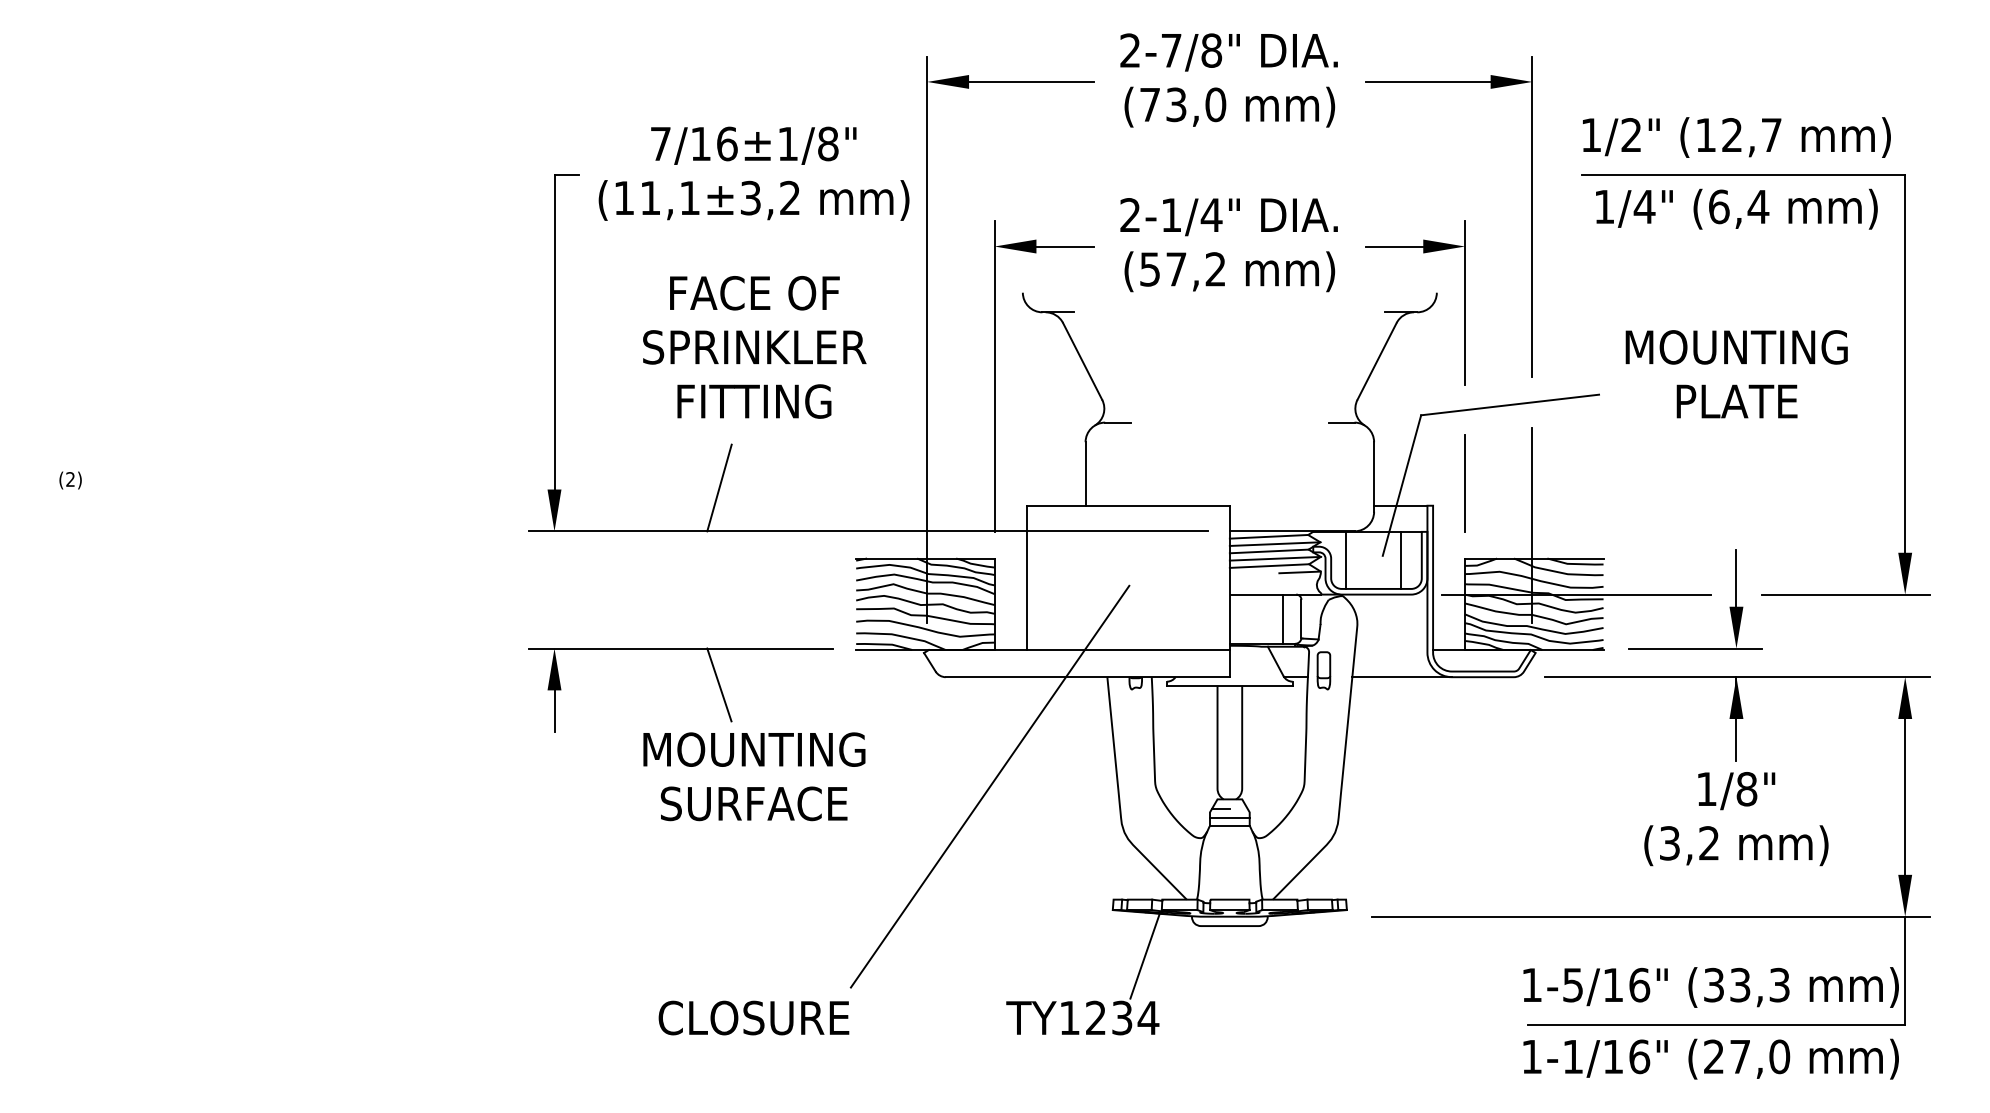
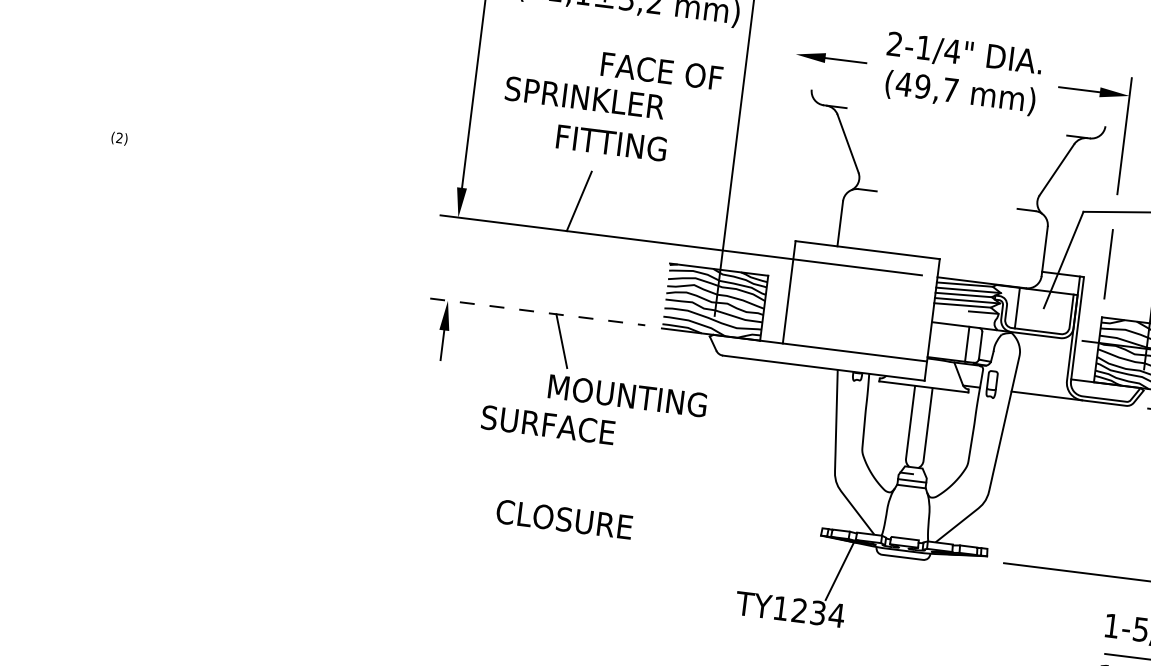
text: (1182, 269) -> (927, 87), (57,2 -> (49,7
text: (754, 293) -> (661, 71), moved
text: (754, 347) -> (584, 98), moved
line: (994, 376) -> (784, 146), removed
line: (1400, 559) -> (1056, 312), removed
line: (680, 648) -> (537, 311), solid -> dashed
text: (754, 749) -> (627, 395), moved
line: (989, 786) -> (744, 437), removed
text: (753, 803) -> (547, 424), moved
text: (753, 1017) -> (564, 519), moved

